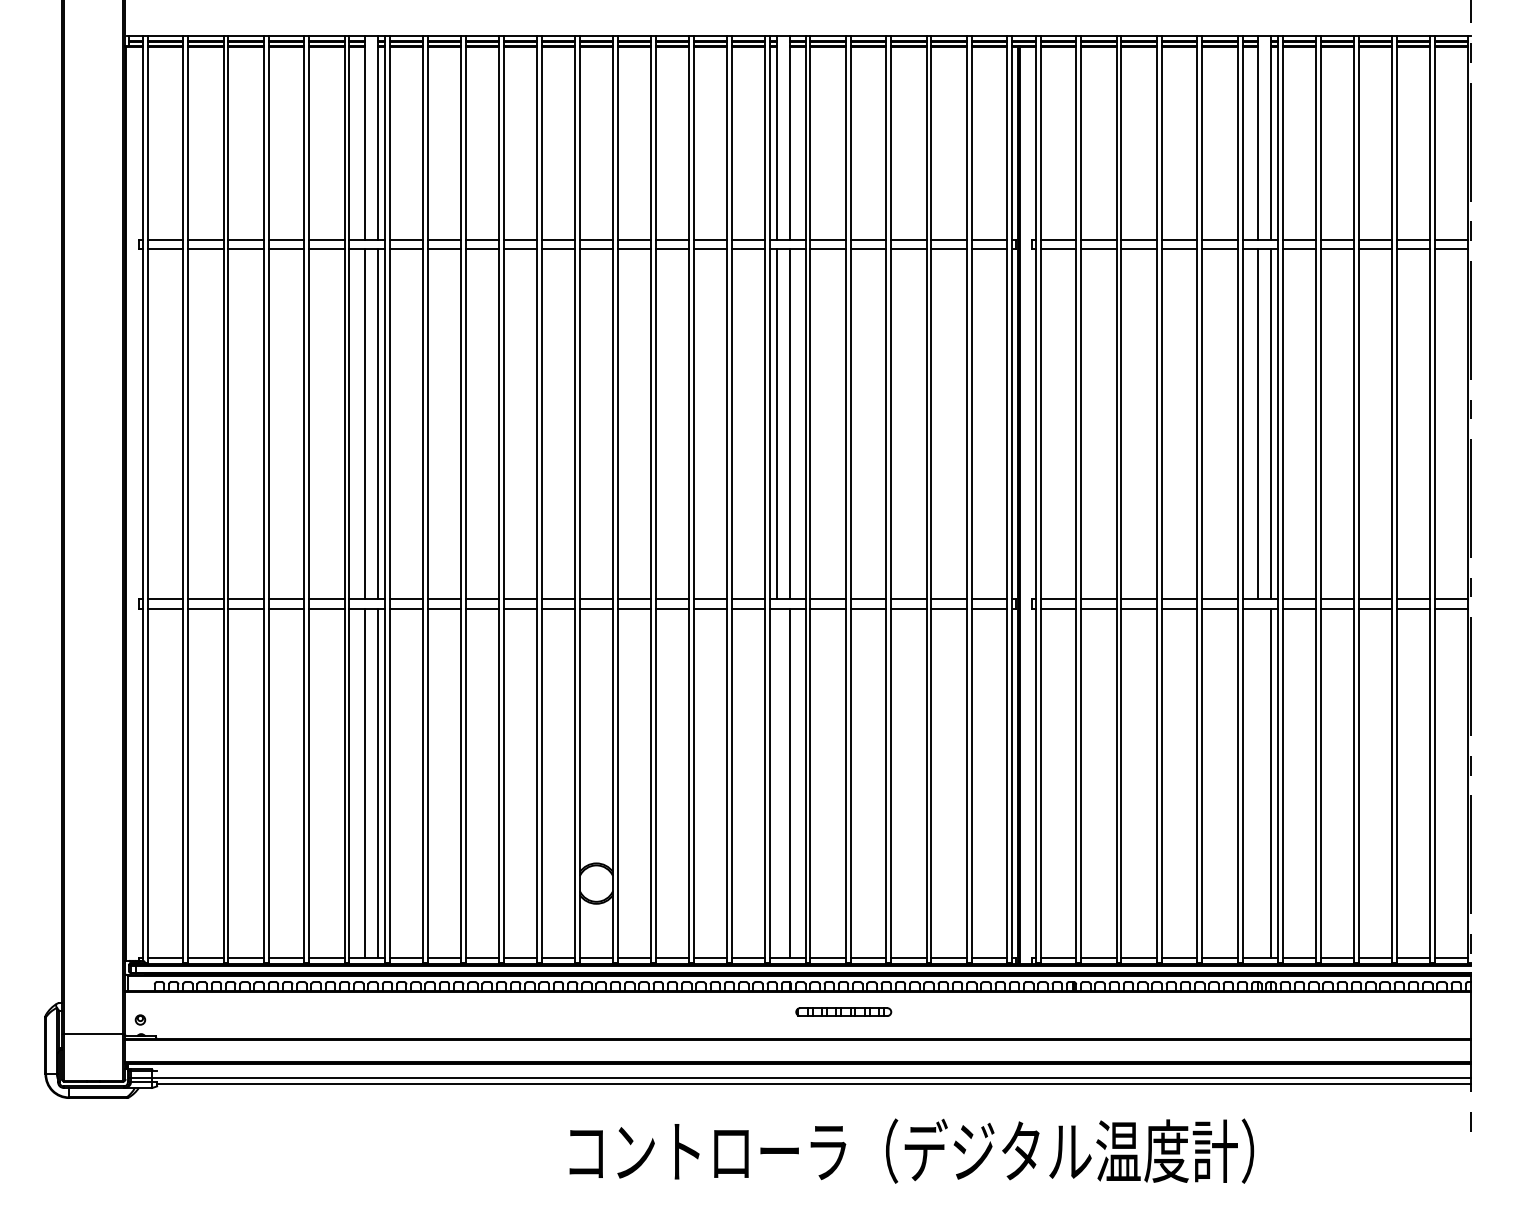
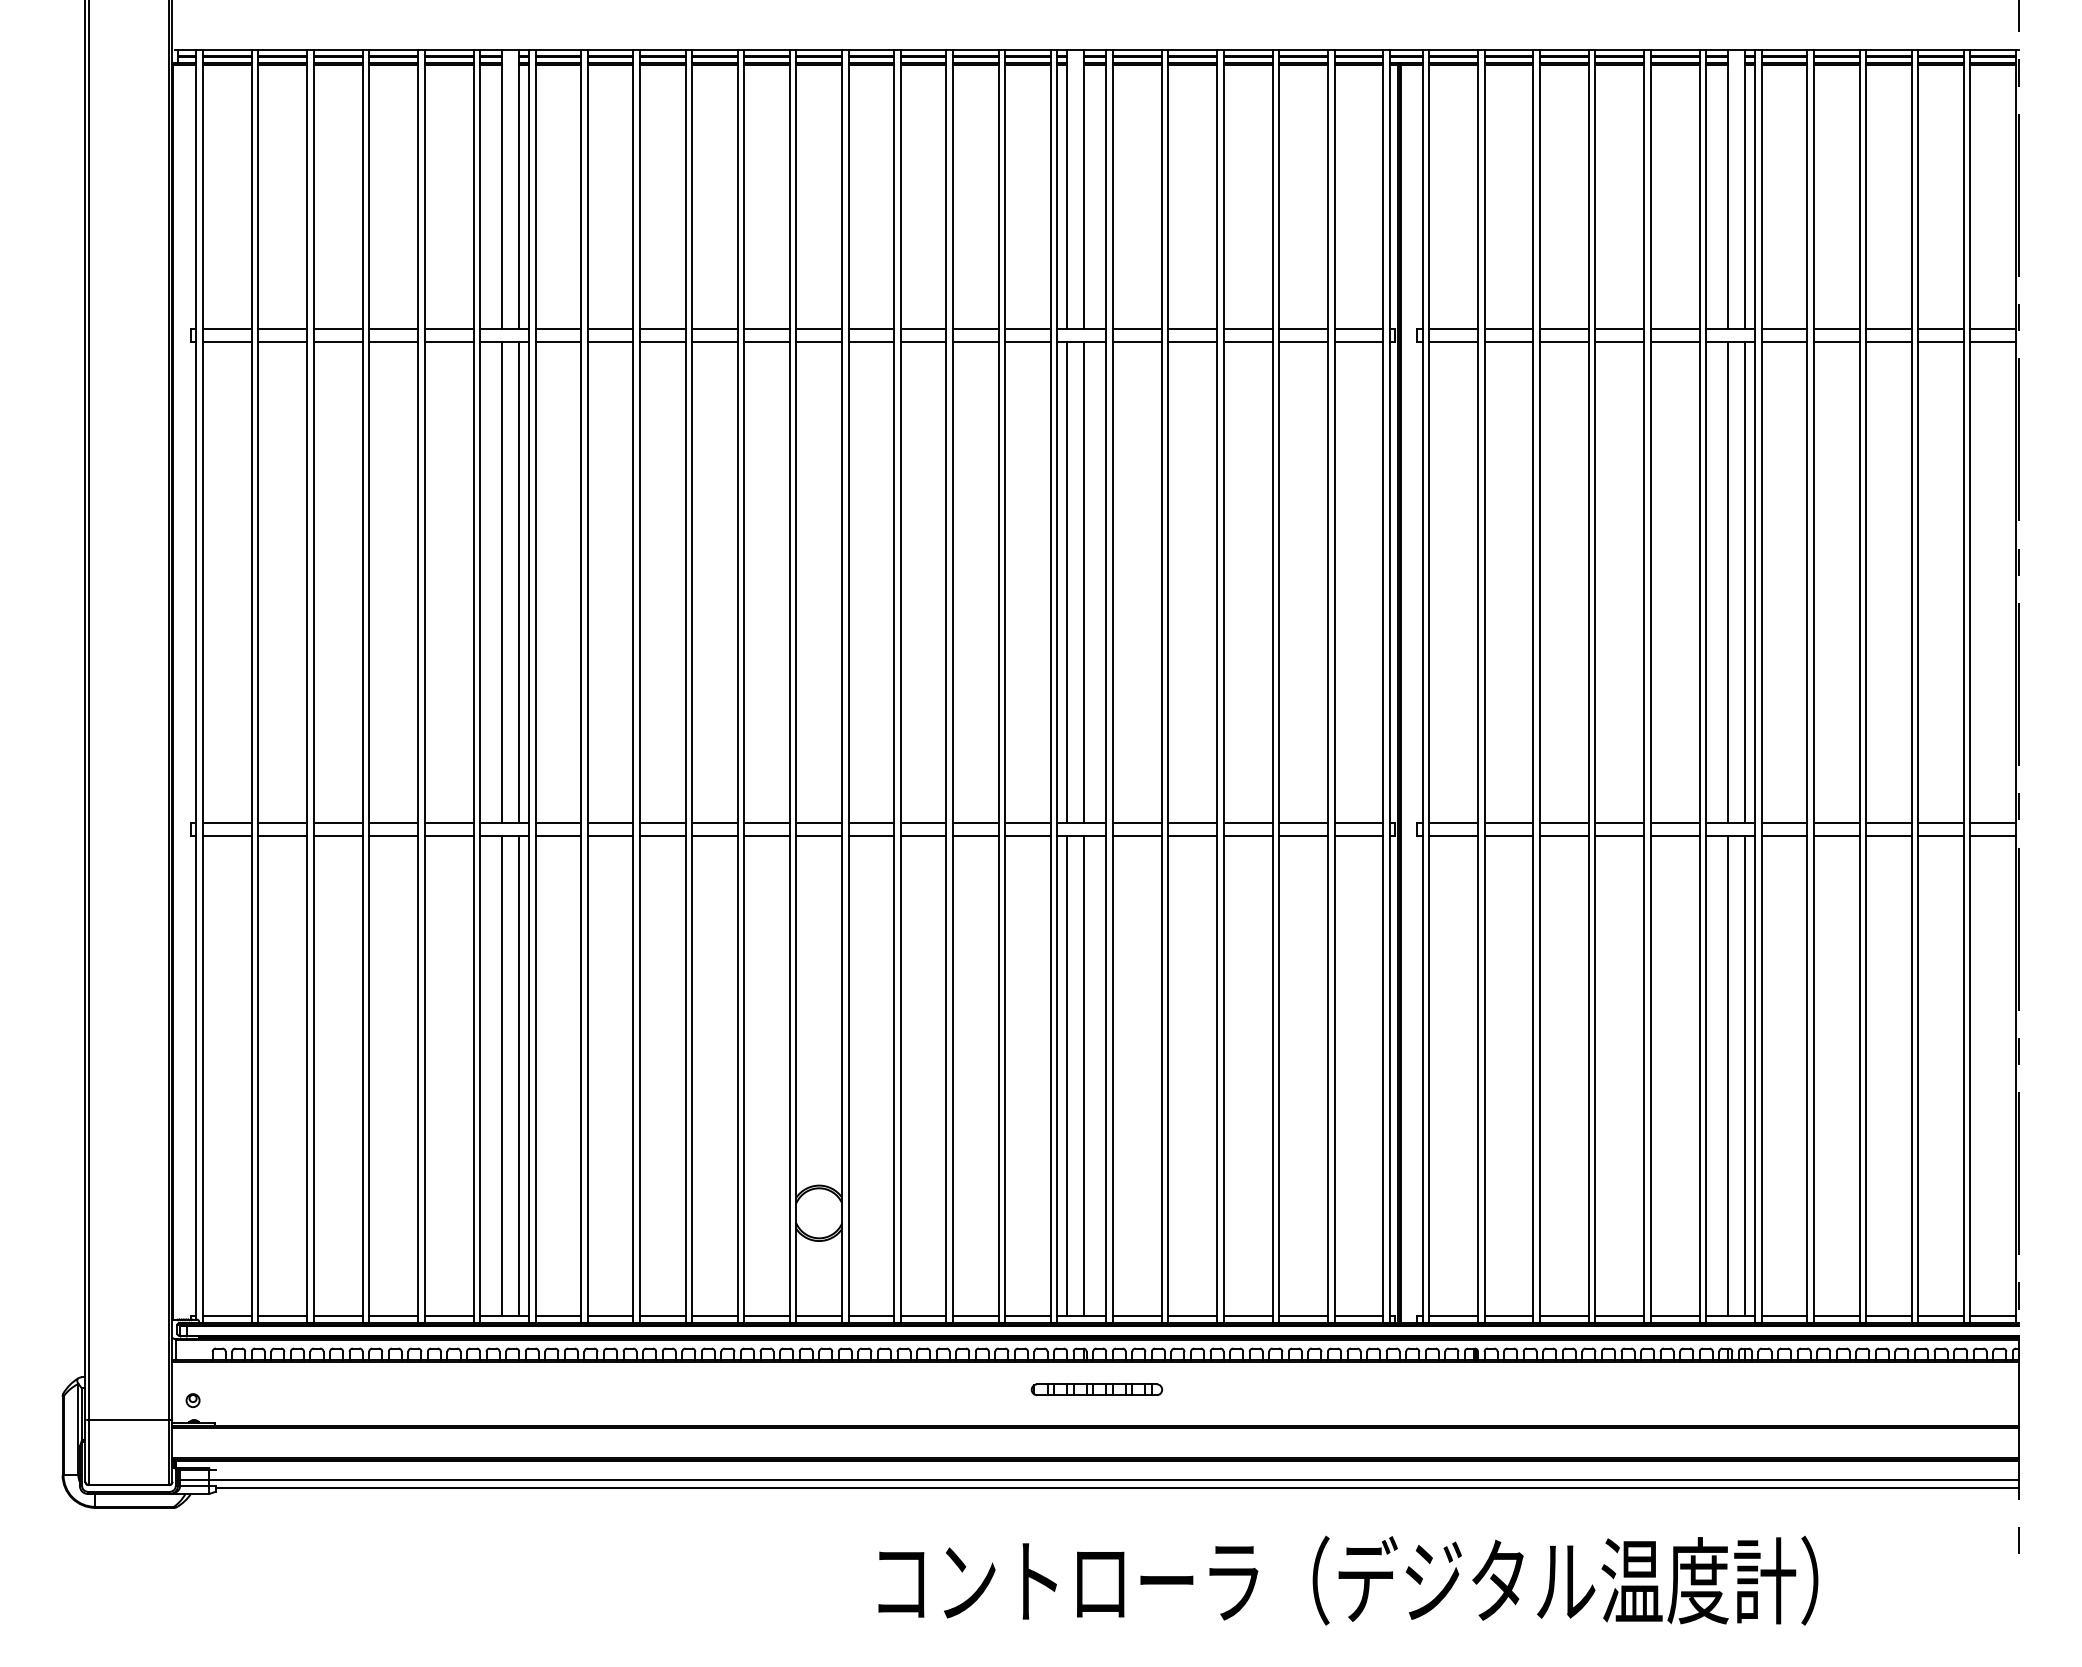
line: (777, 783) -> (1067, 1075), added
line: (1258, 783) -> (1728, 1075), added
part: (843, 1011) -> (1096, 1388), moved
text: (911, 1150) -> (1347, 1579), moved

